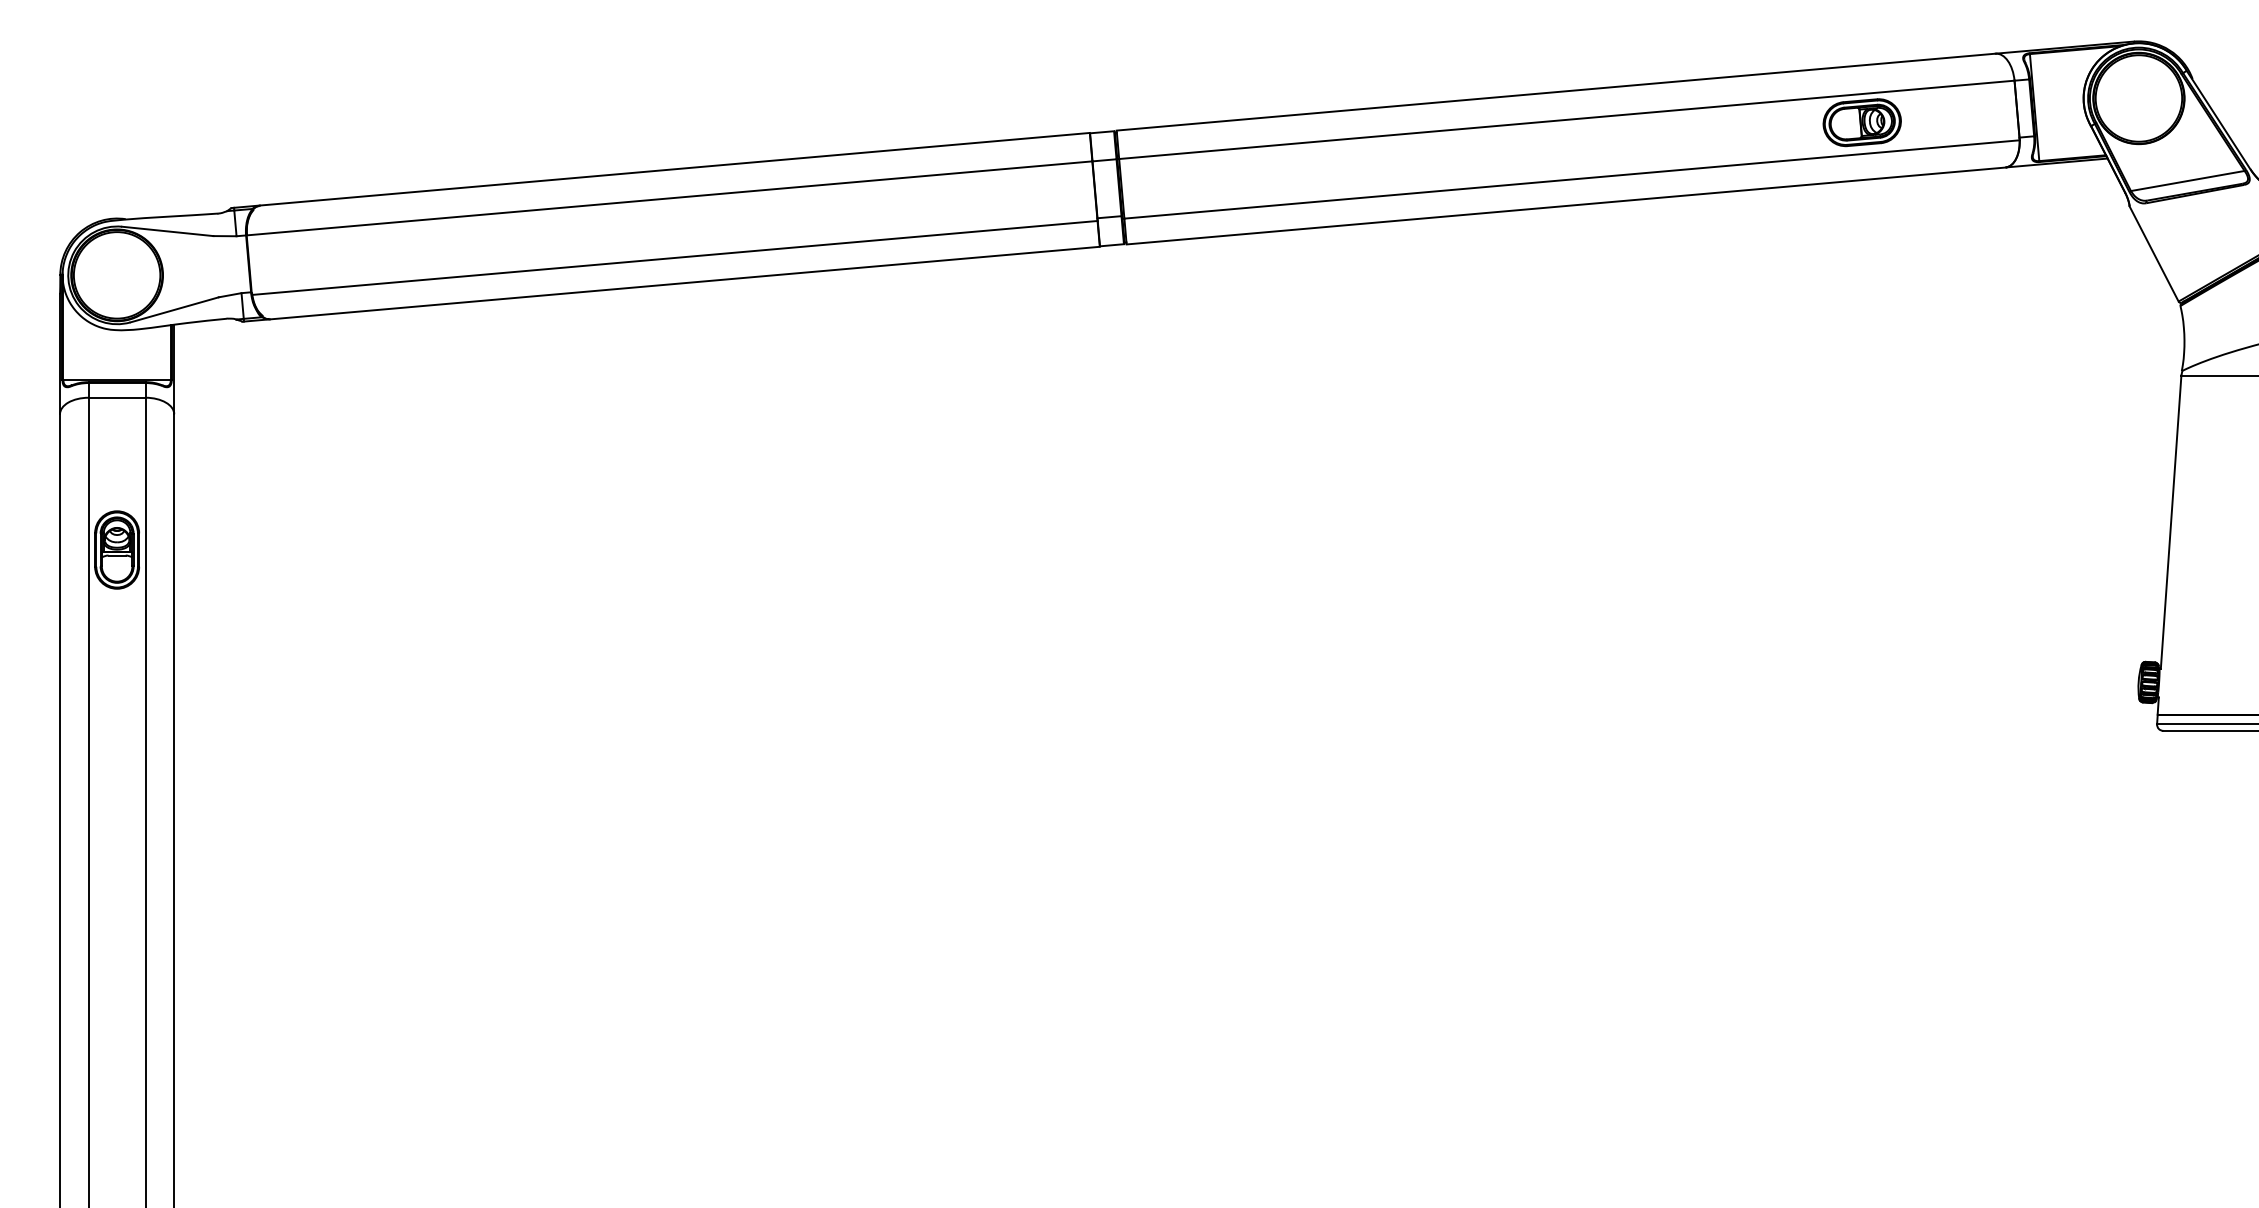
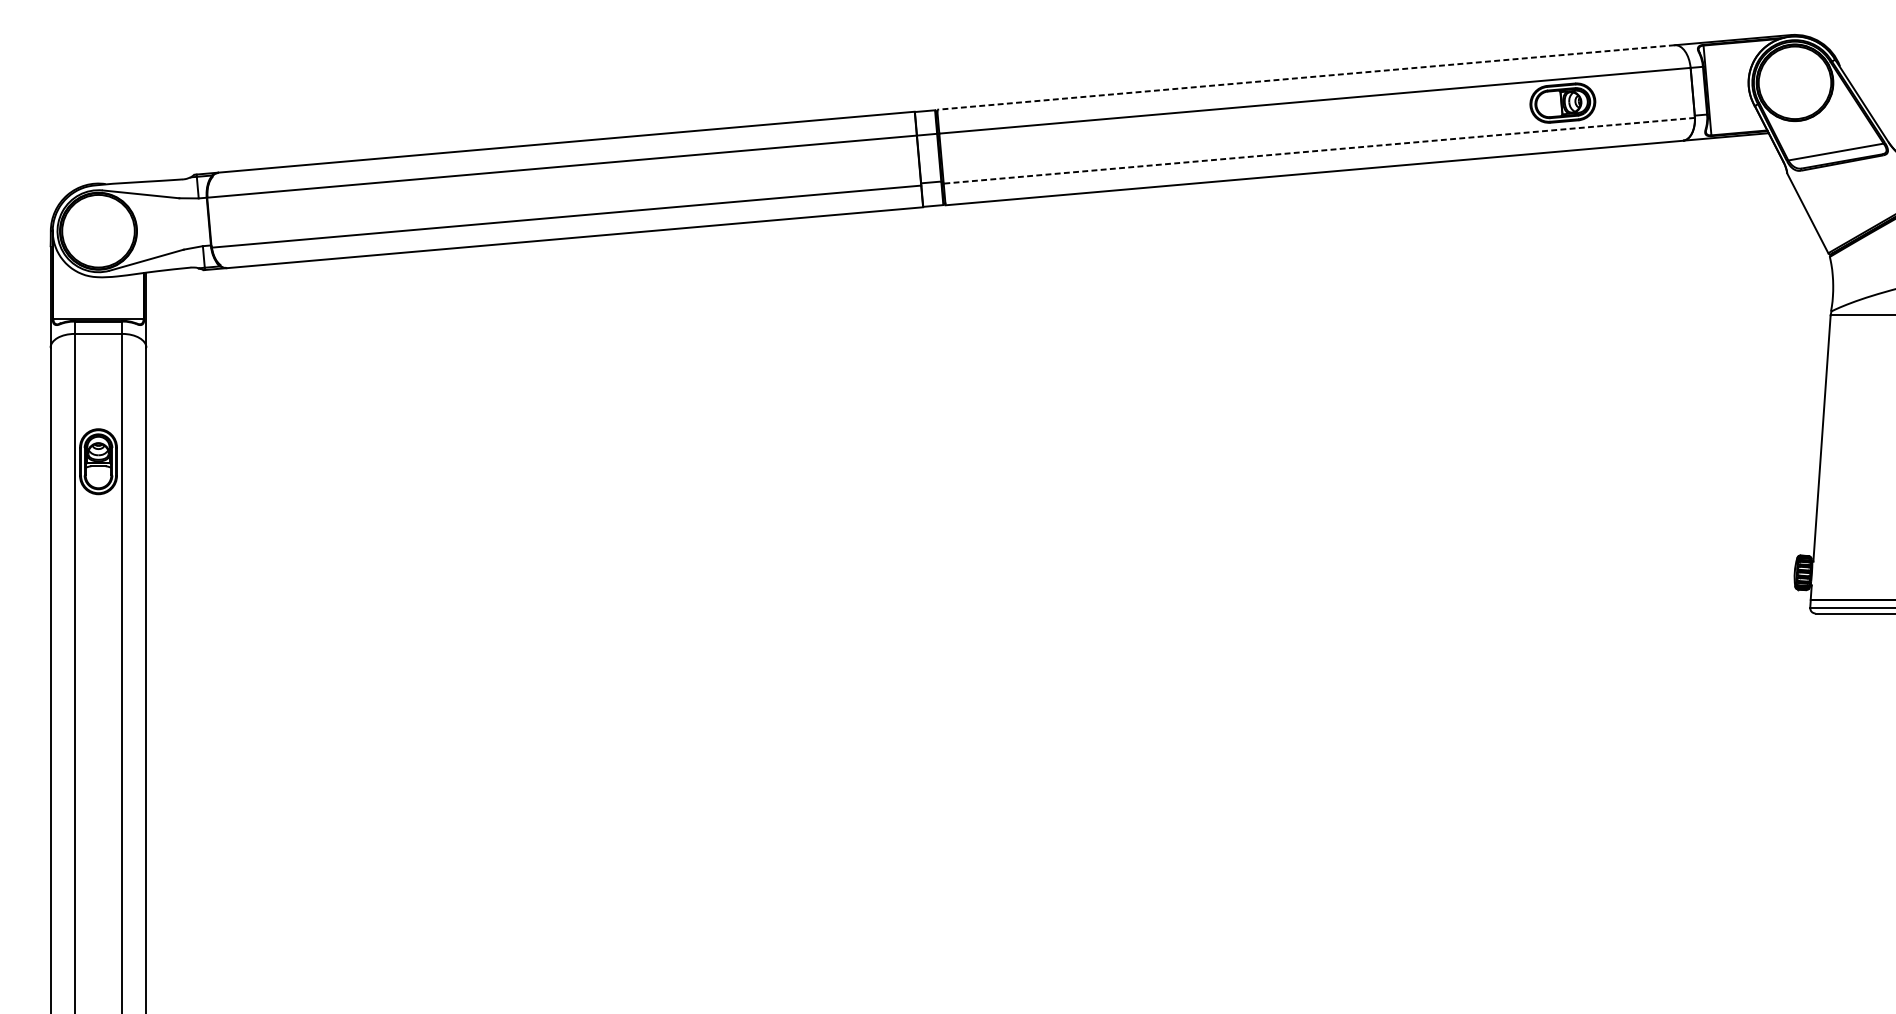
line: (1555, 92) -> (1305, 77), solid -> dashed
line: (1571, 179) -> (1318, 150), solid -> dashed

